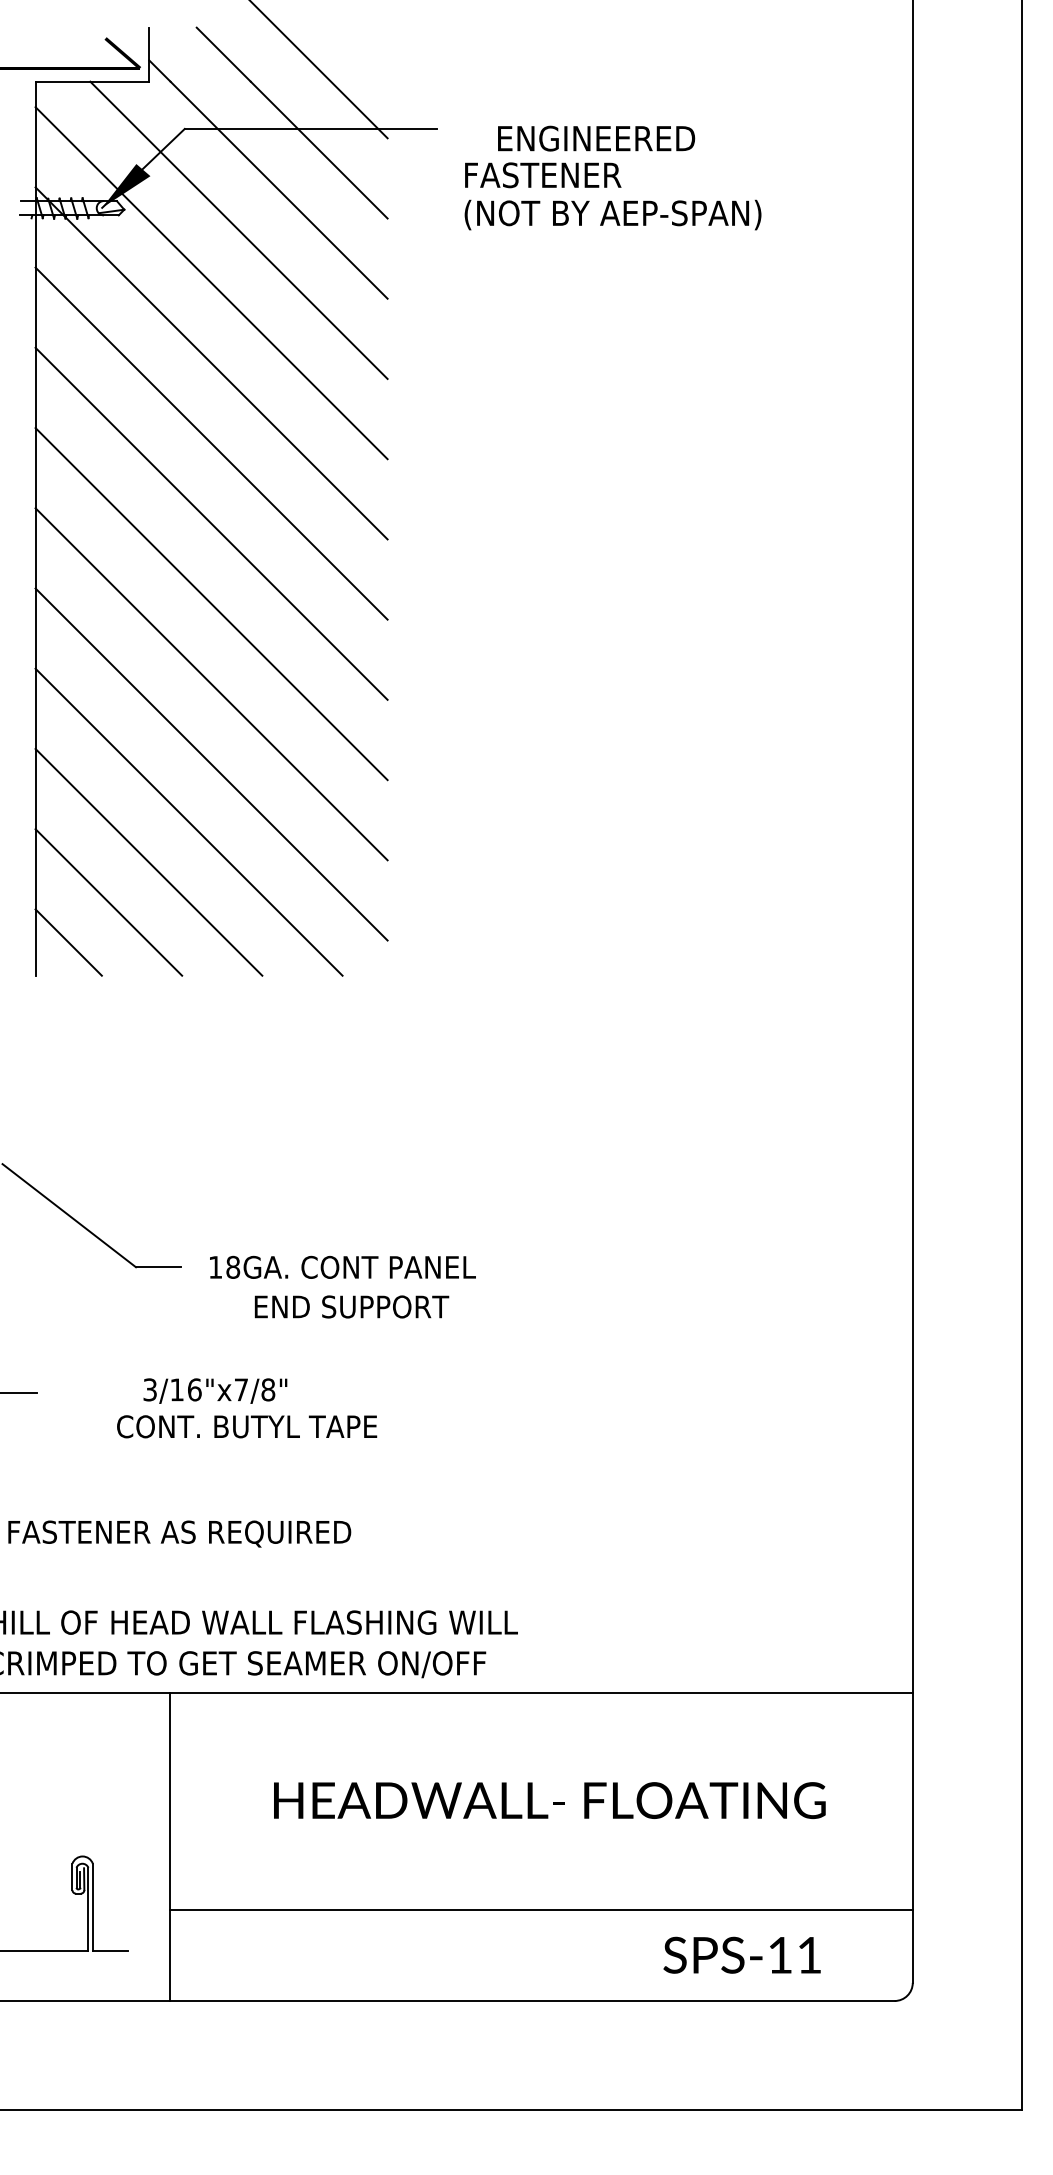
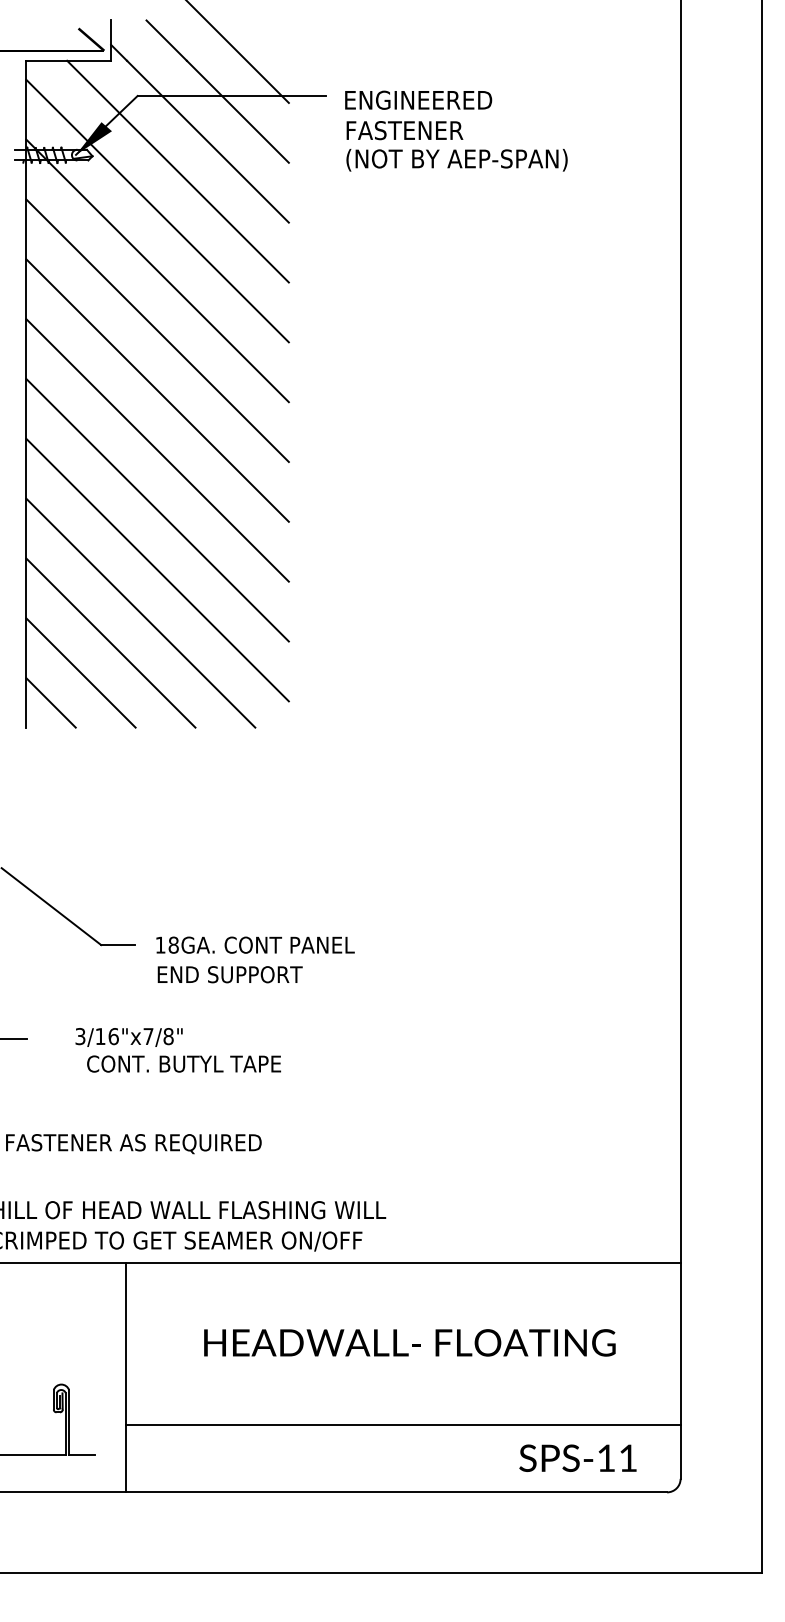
text: (596, 138) -> (418, 100), moved
text: (351, 1306) -> (229, 974), moved
text: (215, 1390) -> (129, 1037), moved
text: (741, 1954) -> (577, 1457), moved

